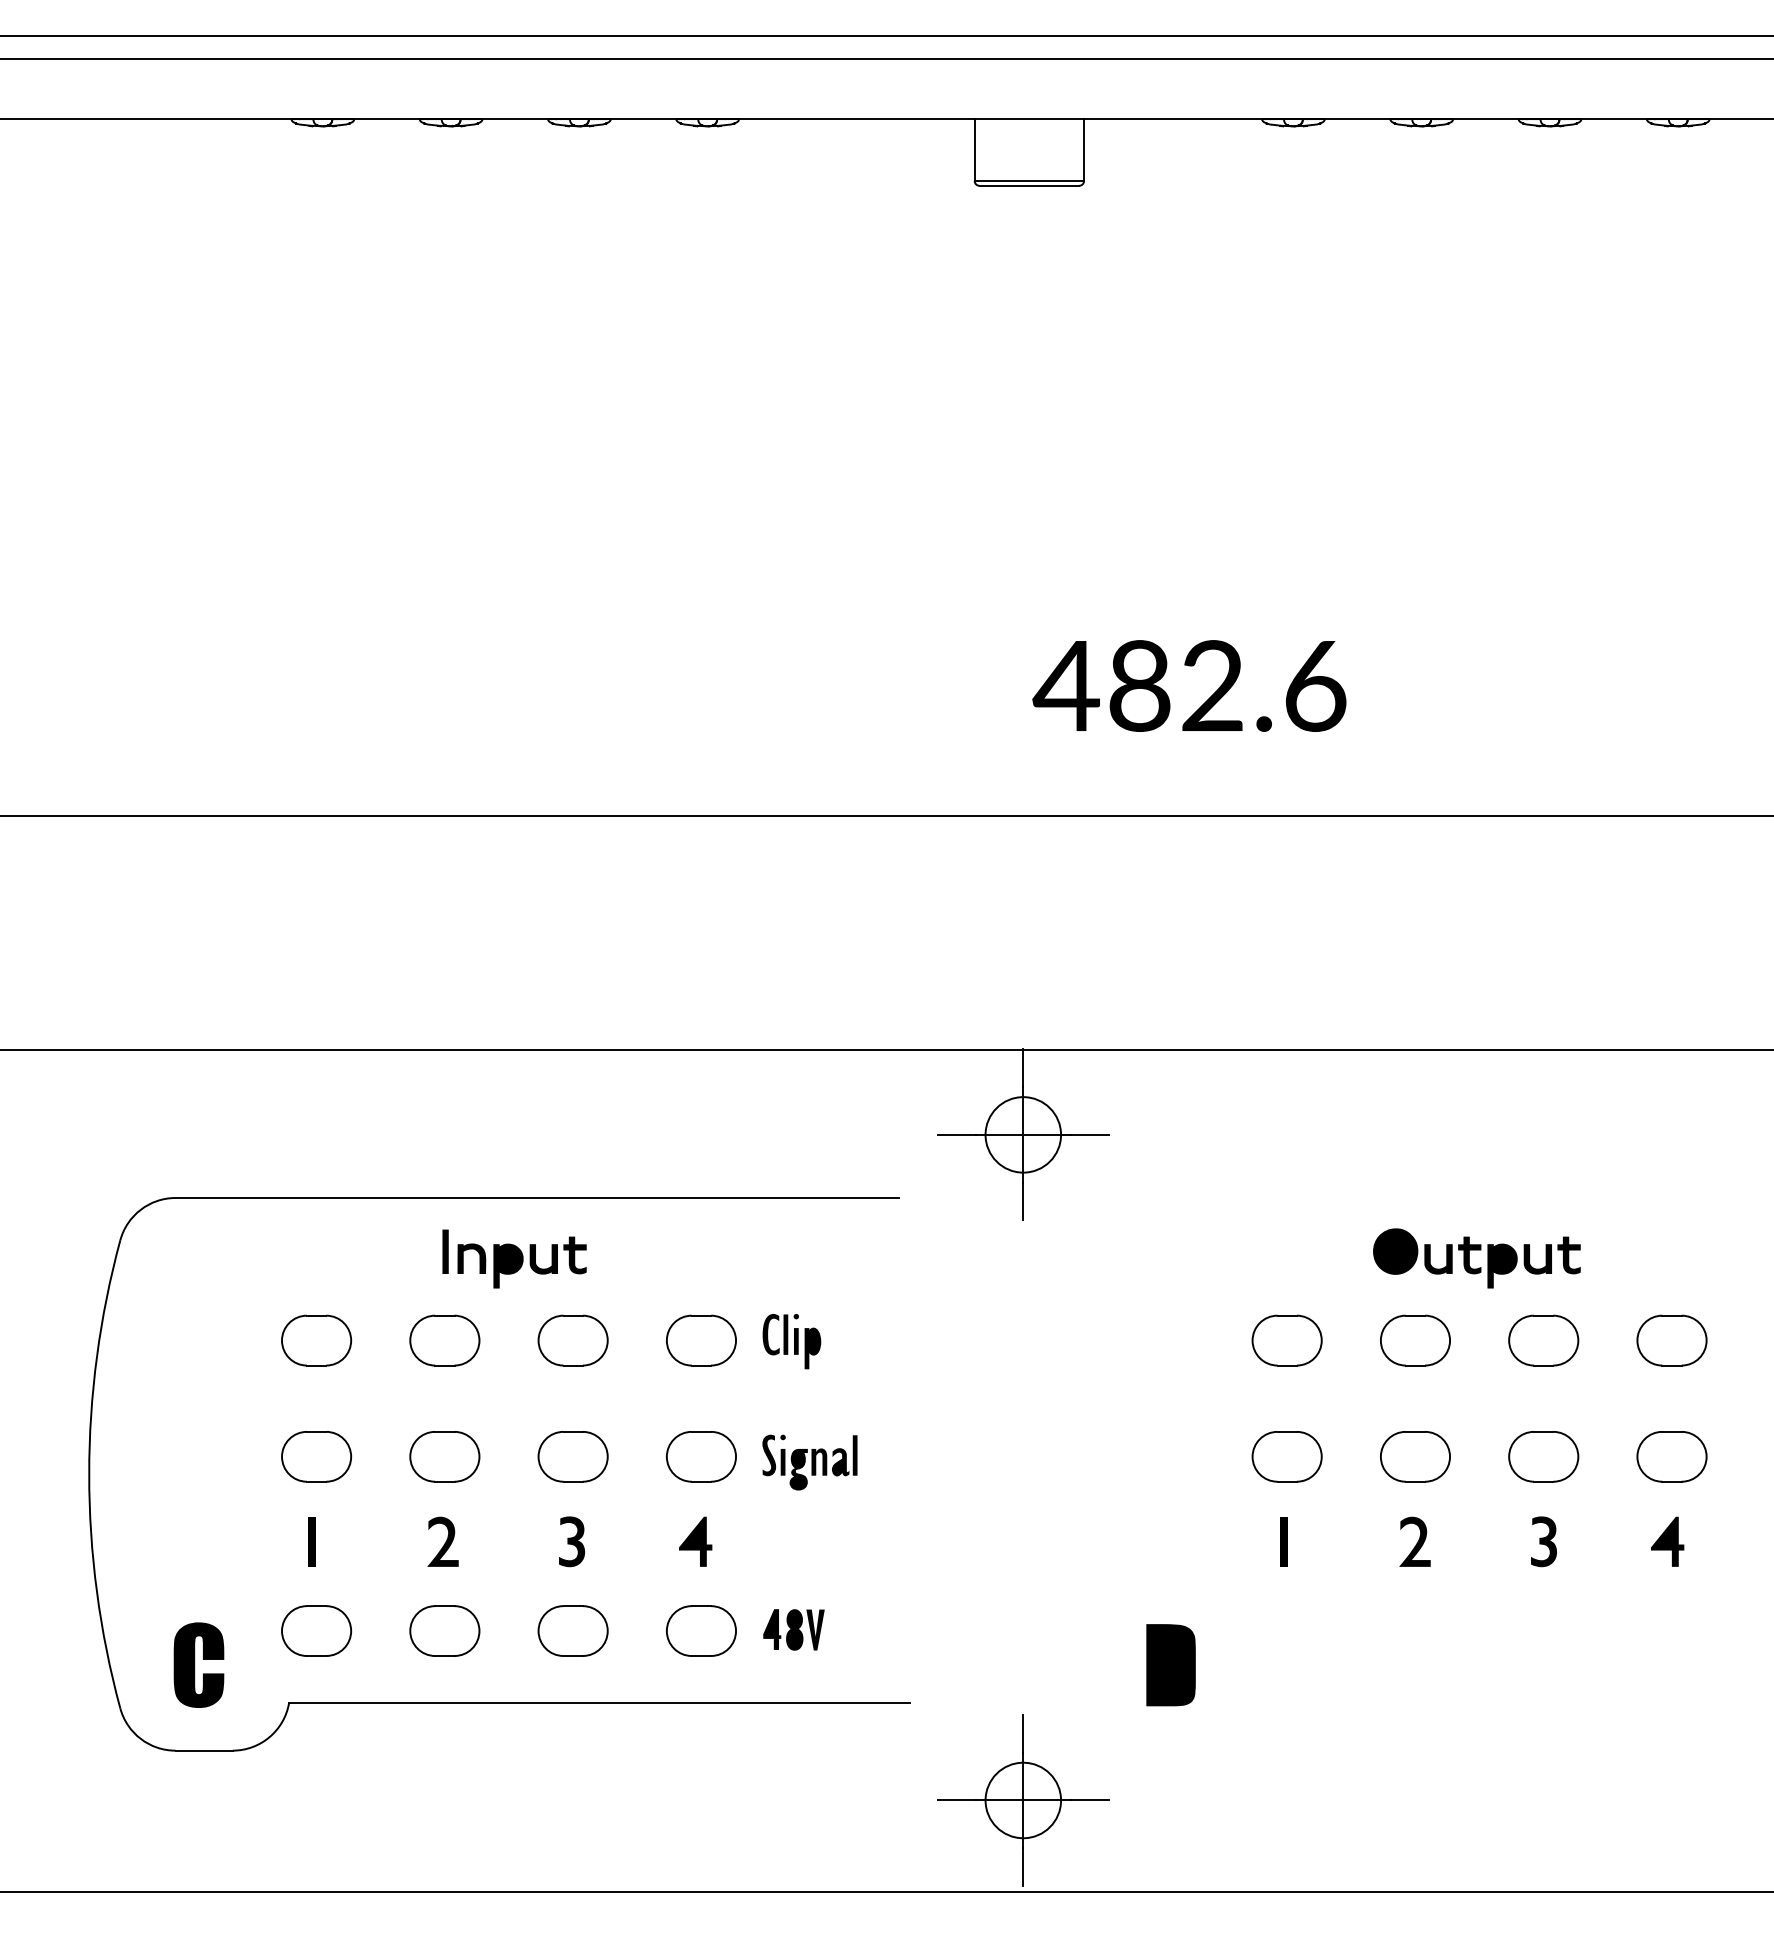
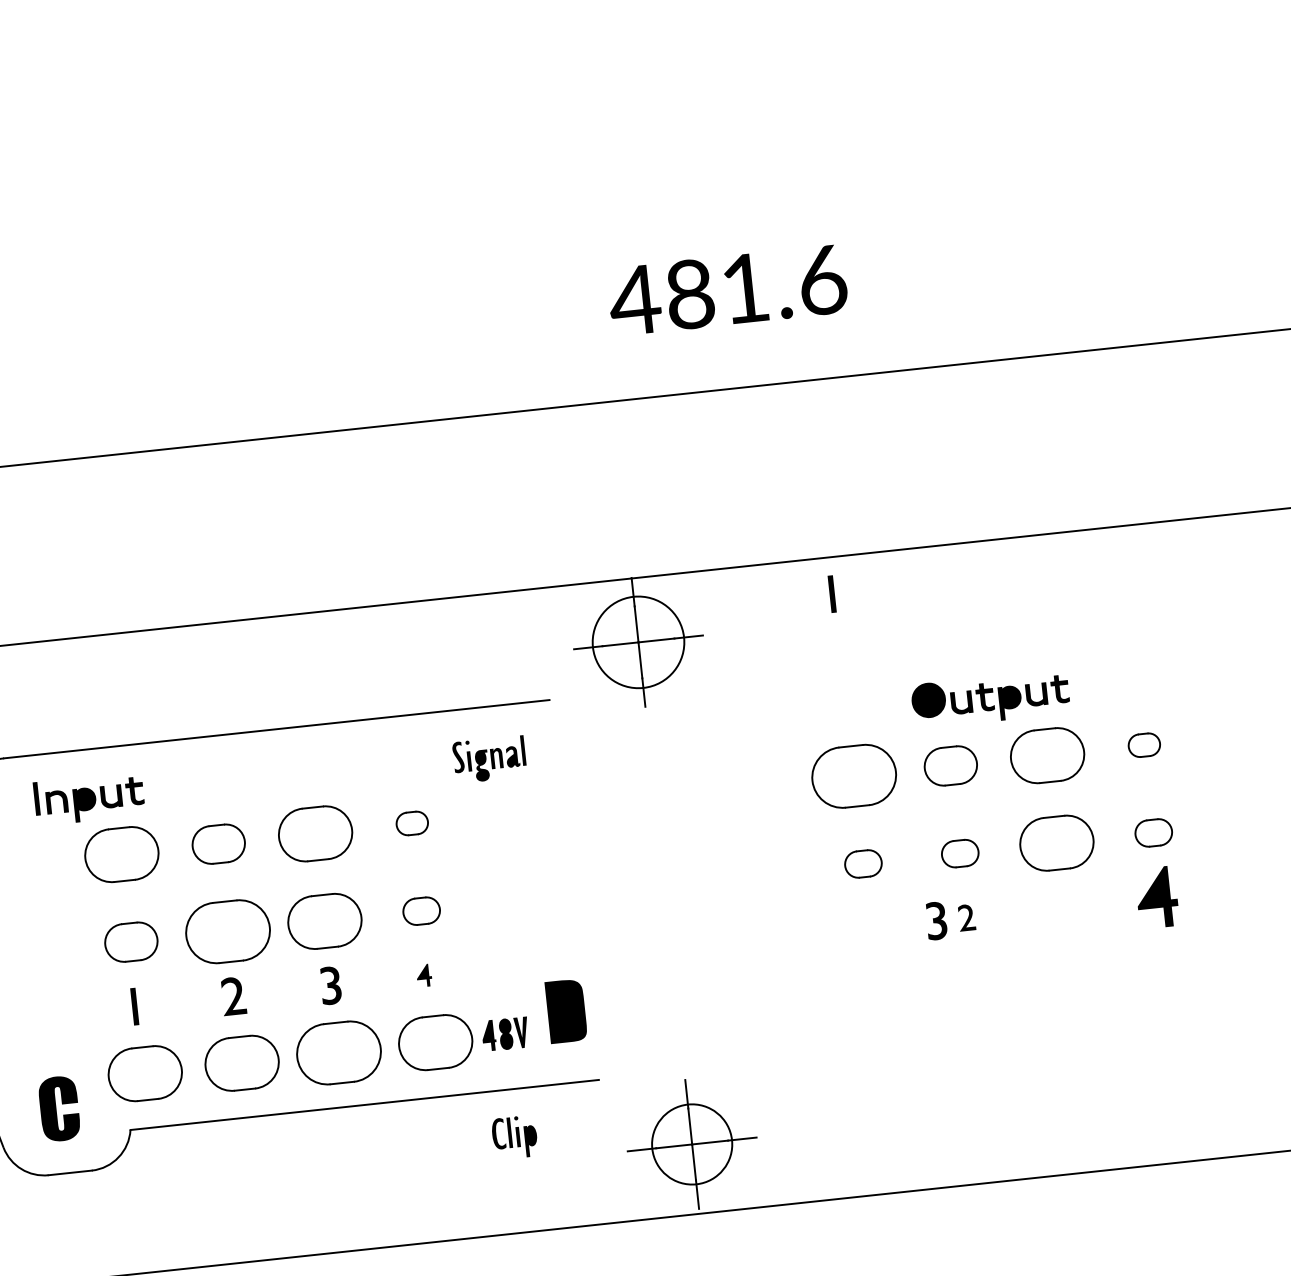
text: (1212, 685) -> (744, 288), 482.6 -> 481.6
circle: (1023, 1134) -> (638, 642), size x1.6
part: (514, 1258) -> (89, 798), moved
part: (316, 1340) -> (121, 854), size x1.4
part: (572, 1340) -> (315, 833), size x1.4
part: (701, 1340) -> (412, 823), size x0.6
part: (1286, 1340) -> (853, 776), size x1.6
part: (1543, 1340) -> (1047, 755), size x1.4
part: (1671, 1340) -> (1144, 745), size x0.6
part: (791, 1341) -> (514, 1137), moved
part: (444, 1456) -> (227, 931), size x1.6
part: (572, 1456) -> (324, 921), size x1.4
part: (701, 1456) -> (421, 910), size x0.7
part: (1286, 1456) -> (862, 863), size x0.7
part: (1415, 1456) -> (960, 853), size x0.7
part: (1543, 1456) -> (1056, 843), size x1.4
part: (1671, 1456) -> (1153, 832), size x0.7
part: (809, 1462) -> (489, 759), moved
part: (695, 1541) -> (424, 975), size x0.6
part: (1283, 1541) -> (831, 593), moved
part: (1414, 1541) -> (966, 917), size x0.7
part: (1543, 1541) -> (936, 920), moved
part: (1667, 1541) -> (1157, 897), size x1.6
part: (316, 1630) -> (145, 1073), size x1.4
part: (444, 1630) -> (241, 1062), size x1.4
part: (572, 1630) -> (338, 1052), size x1.6
part: (701, 1630) -> (435, 1042), size x1.4
part: (1170, 1665) -> (565, 1011), moved
circle: (1023, 1800) -> (692, 1144), size x1.4

